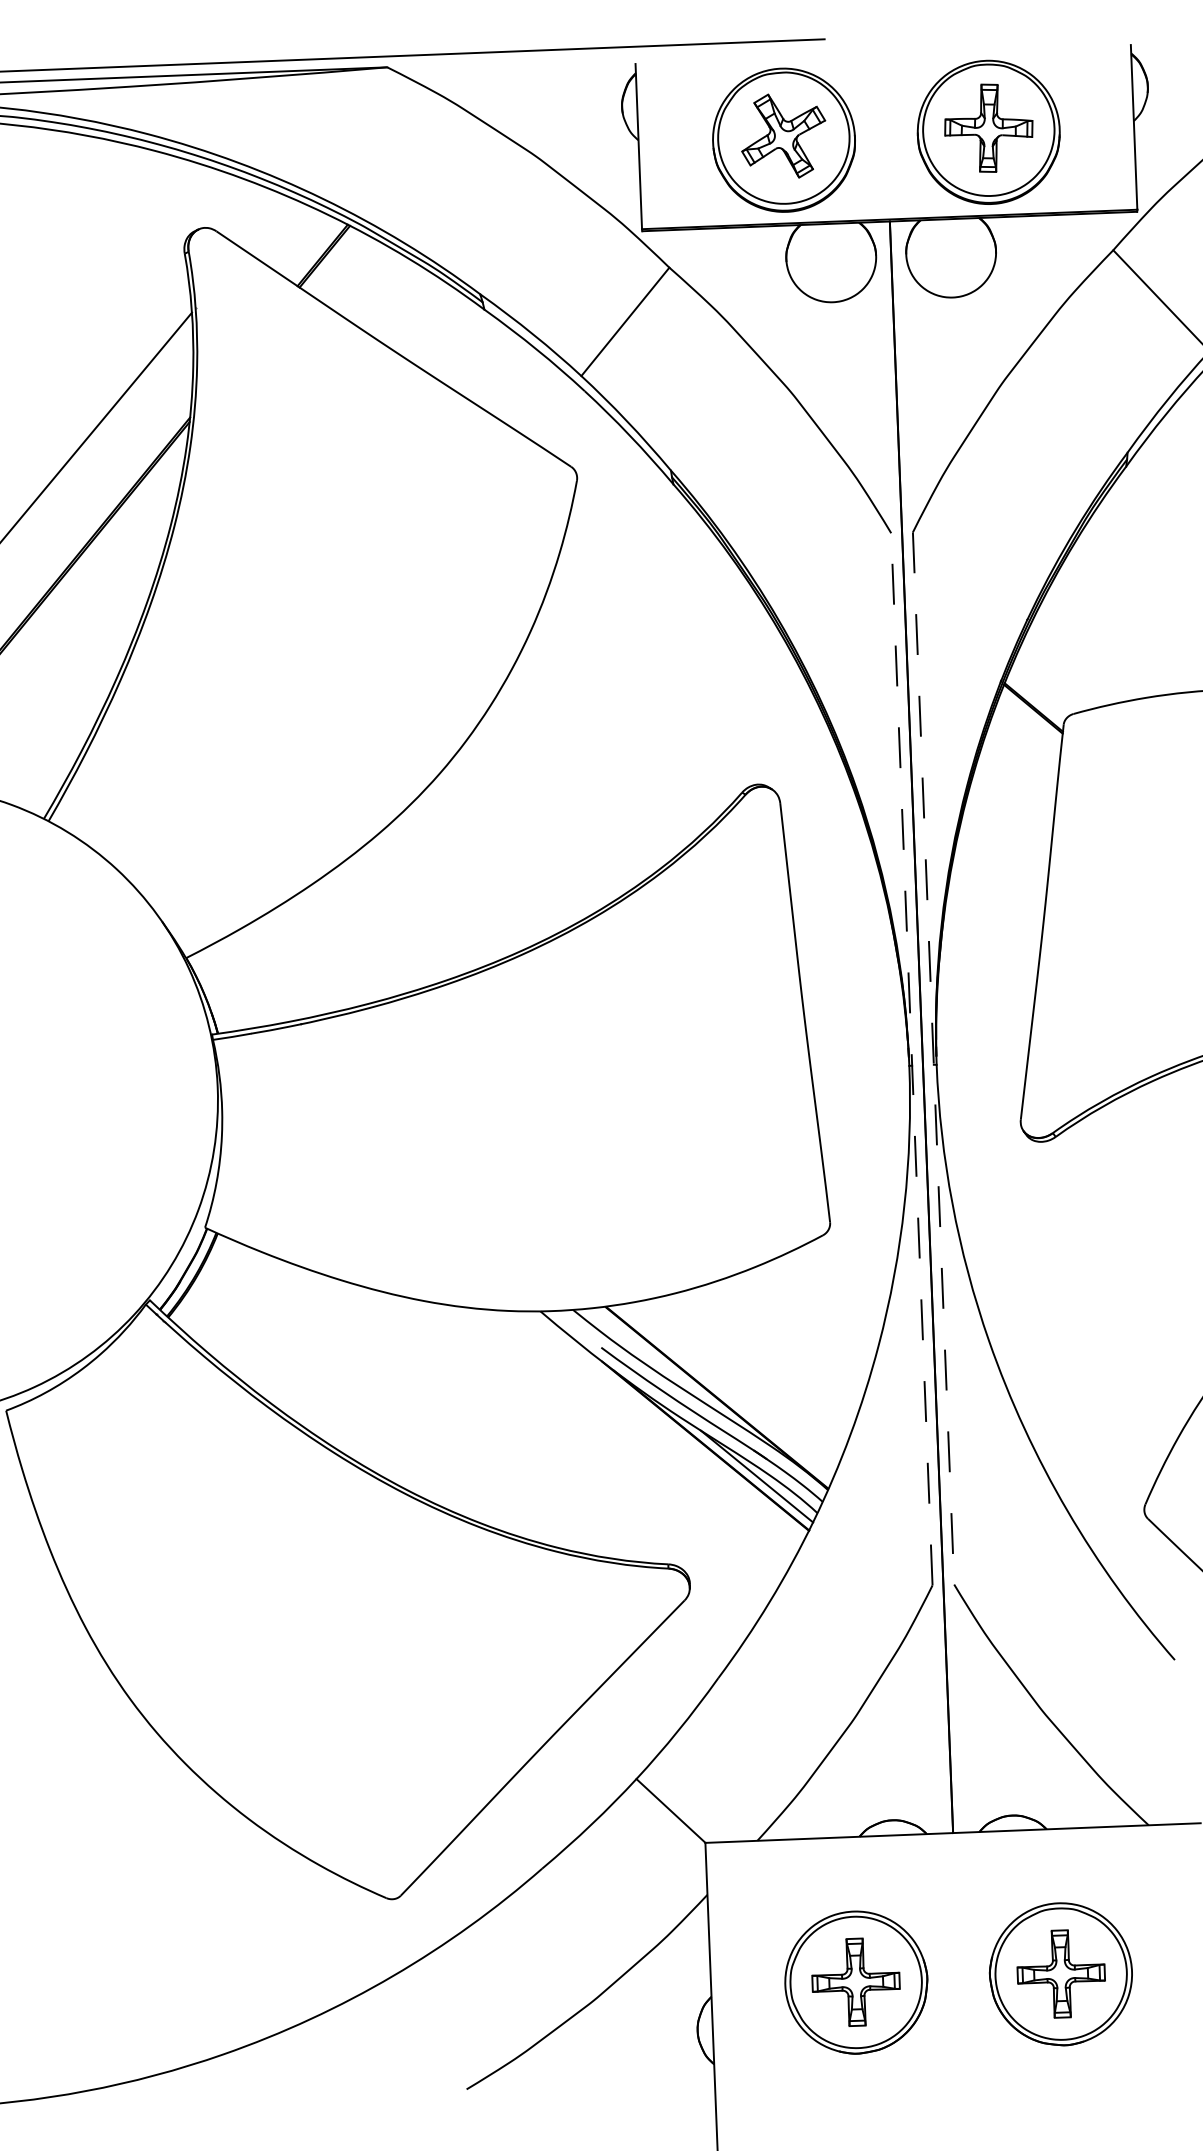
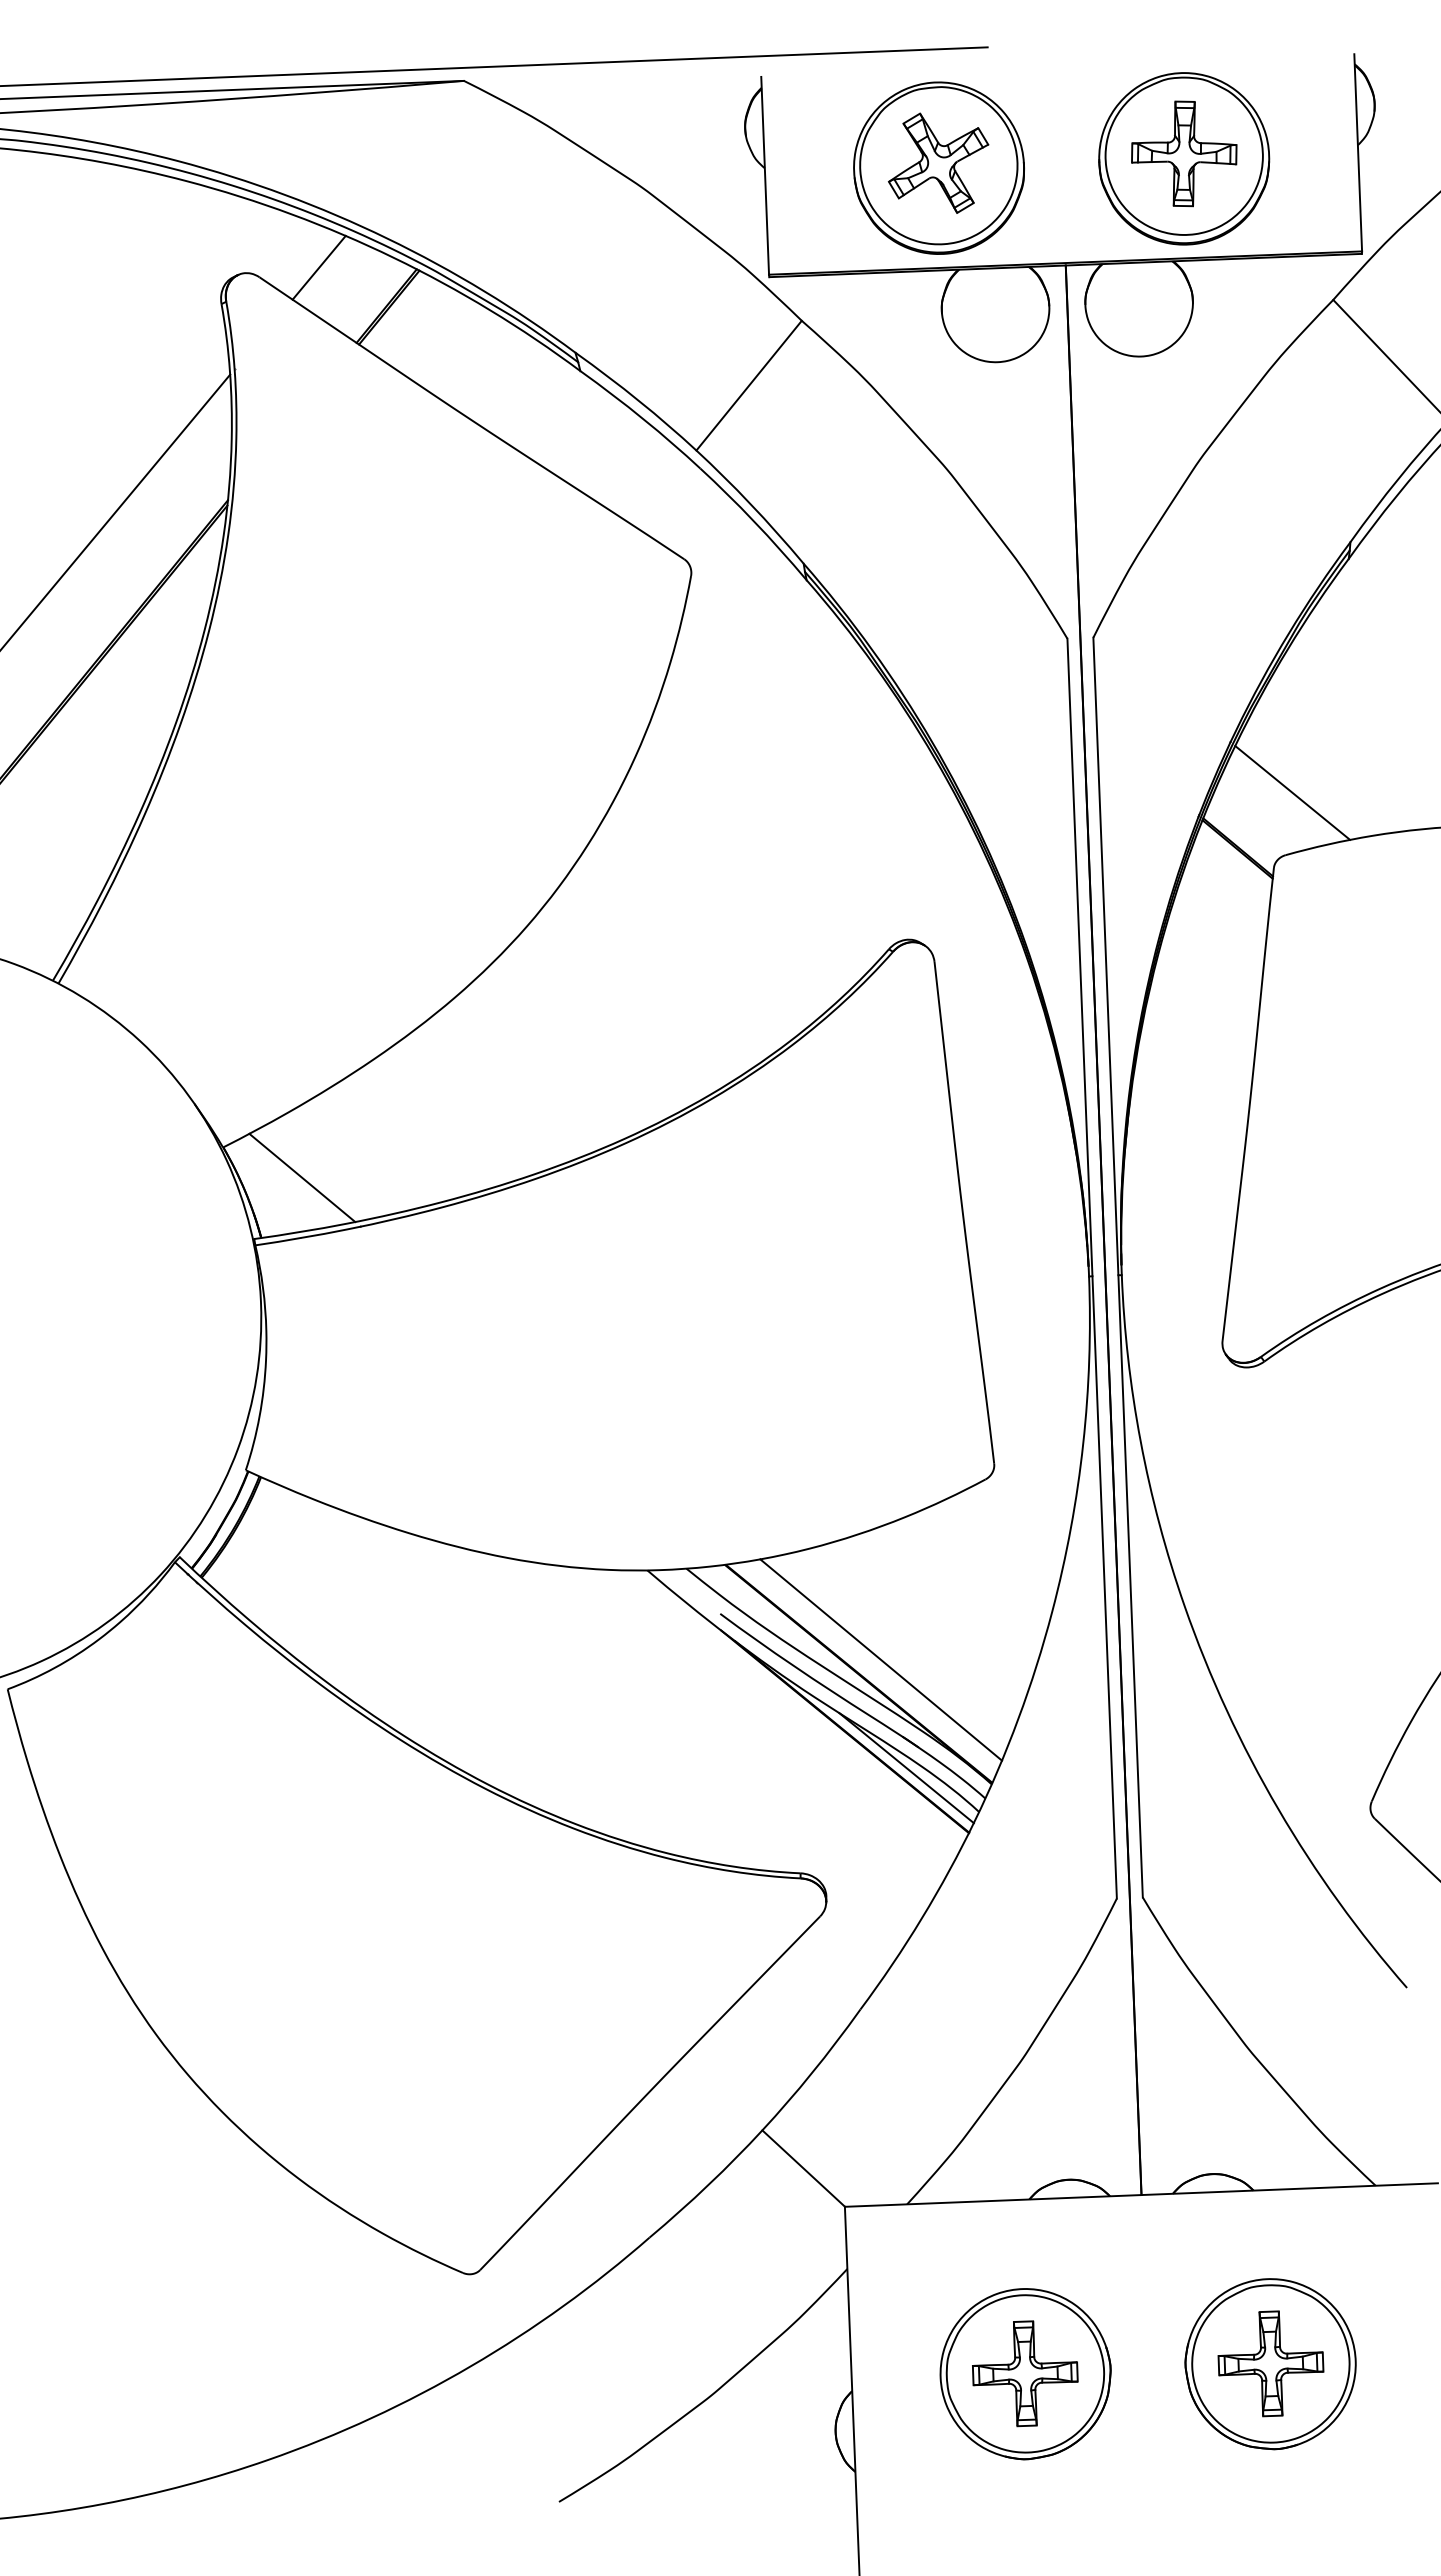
line: (265, 223) -> (318, 267), added
line: (1079, 661) -> (1292, 792), added
line: (252, 983) -> (302, 1177), added
line: (912, 1059) -> (1092, 1268), dashed -> solid
line: (933, 1059) -> (1118, 1268), dashed -> solid
line: (735, 1385) -> (881, 1659), added

